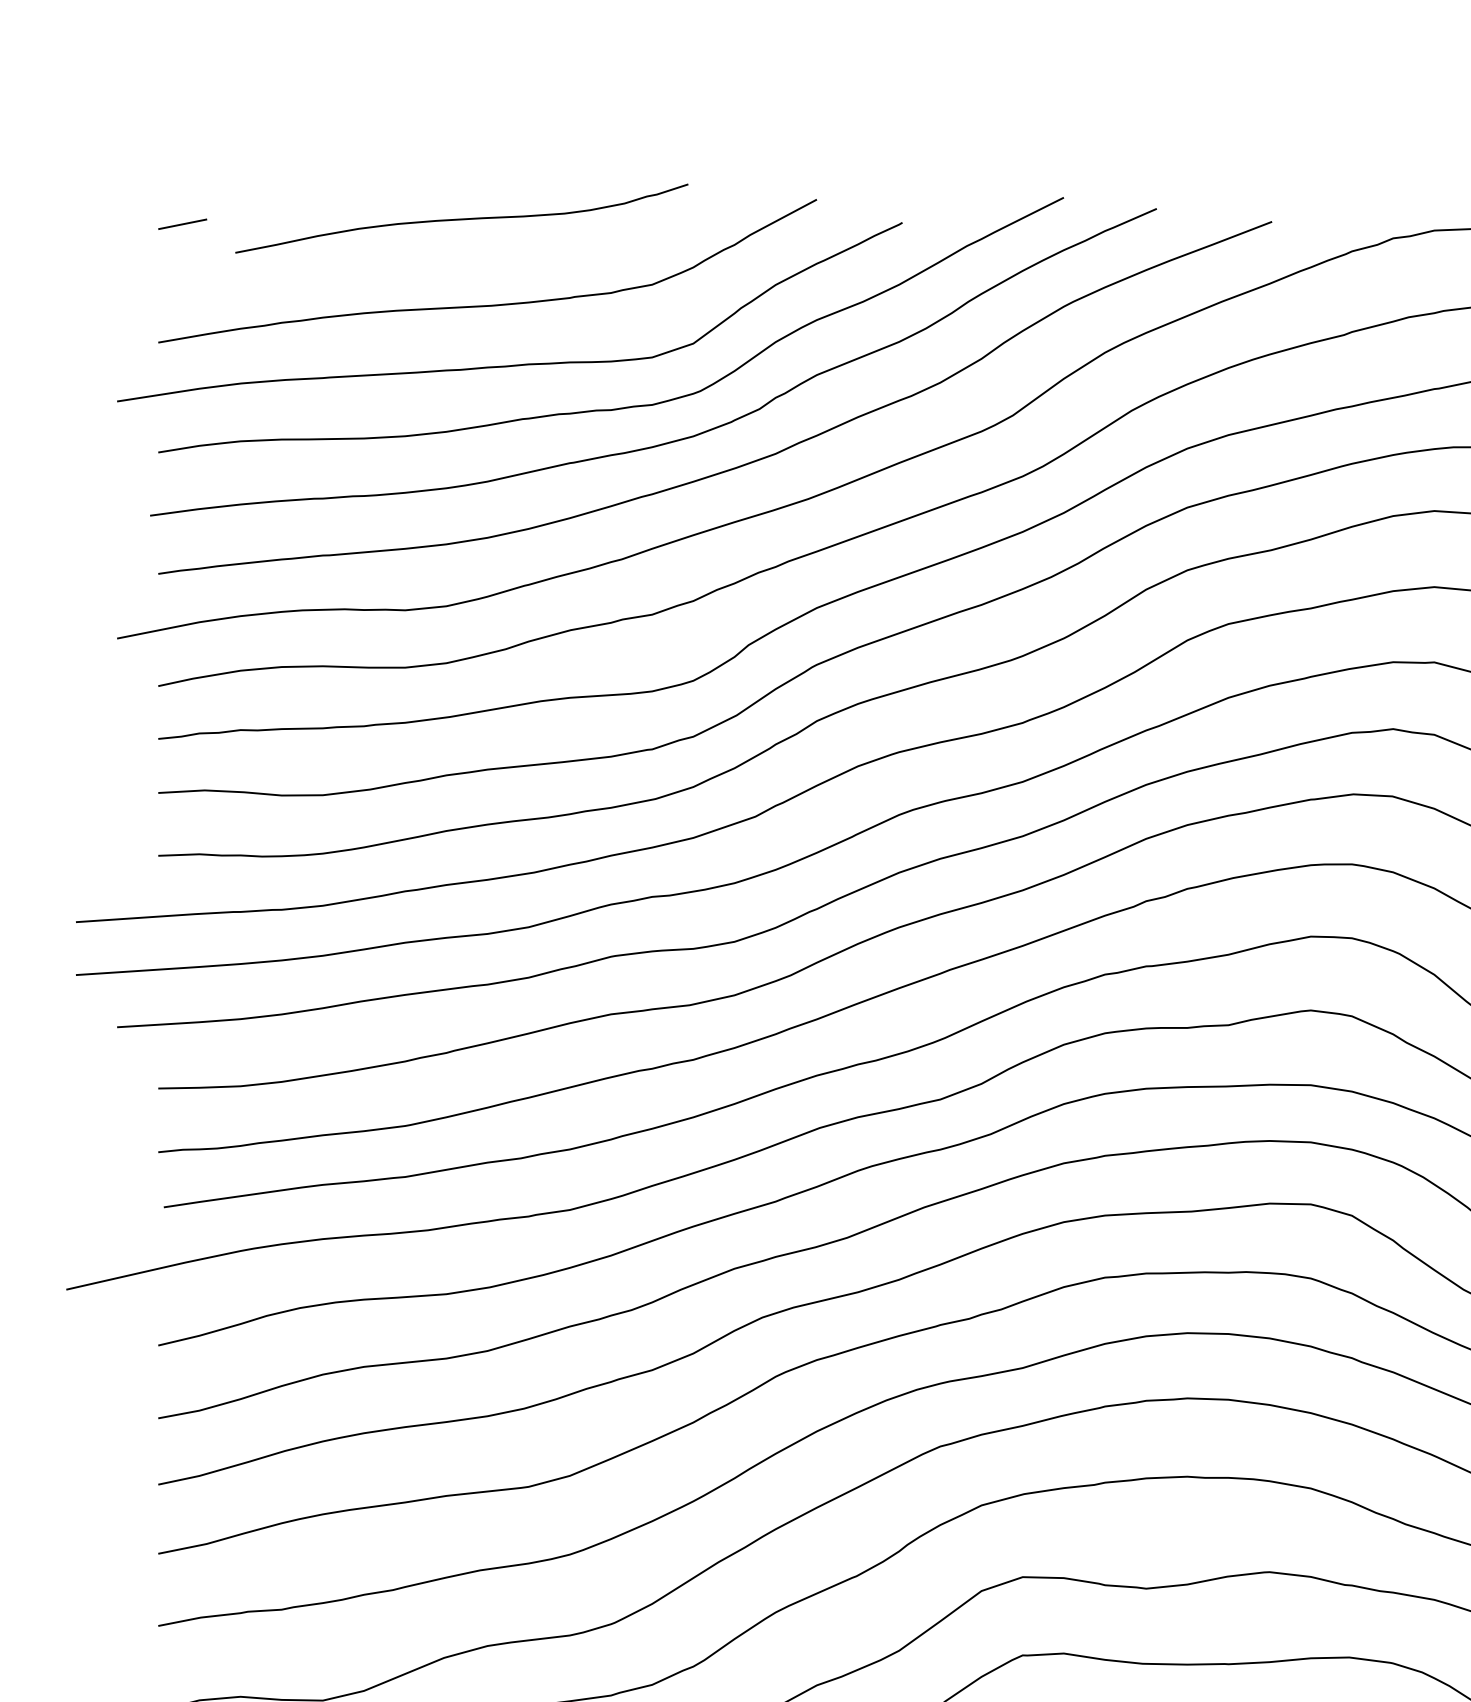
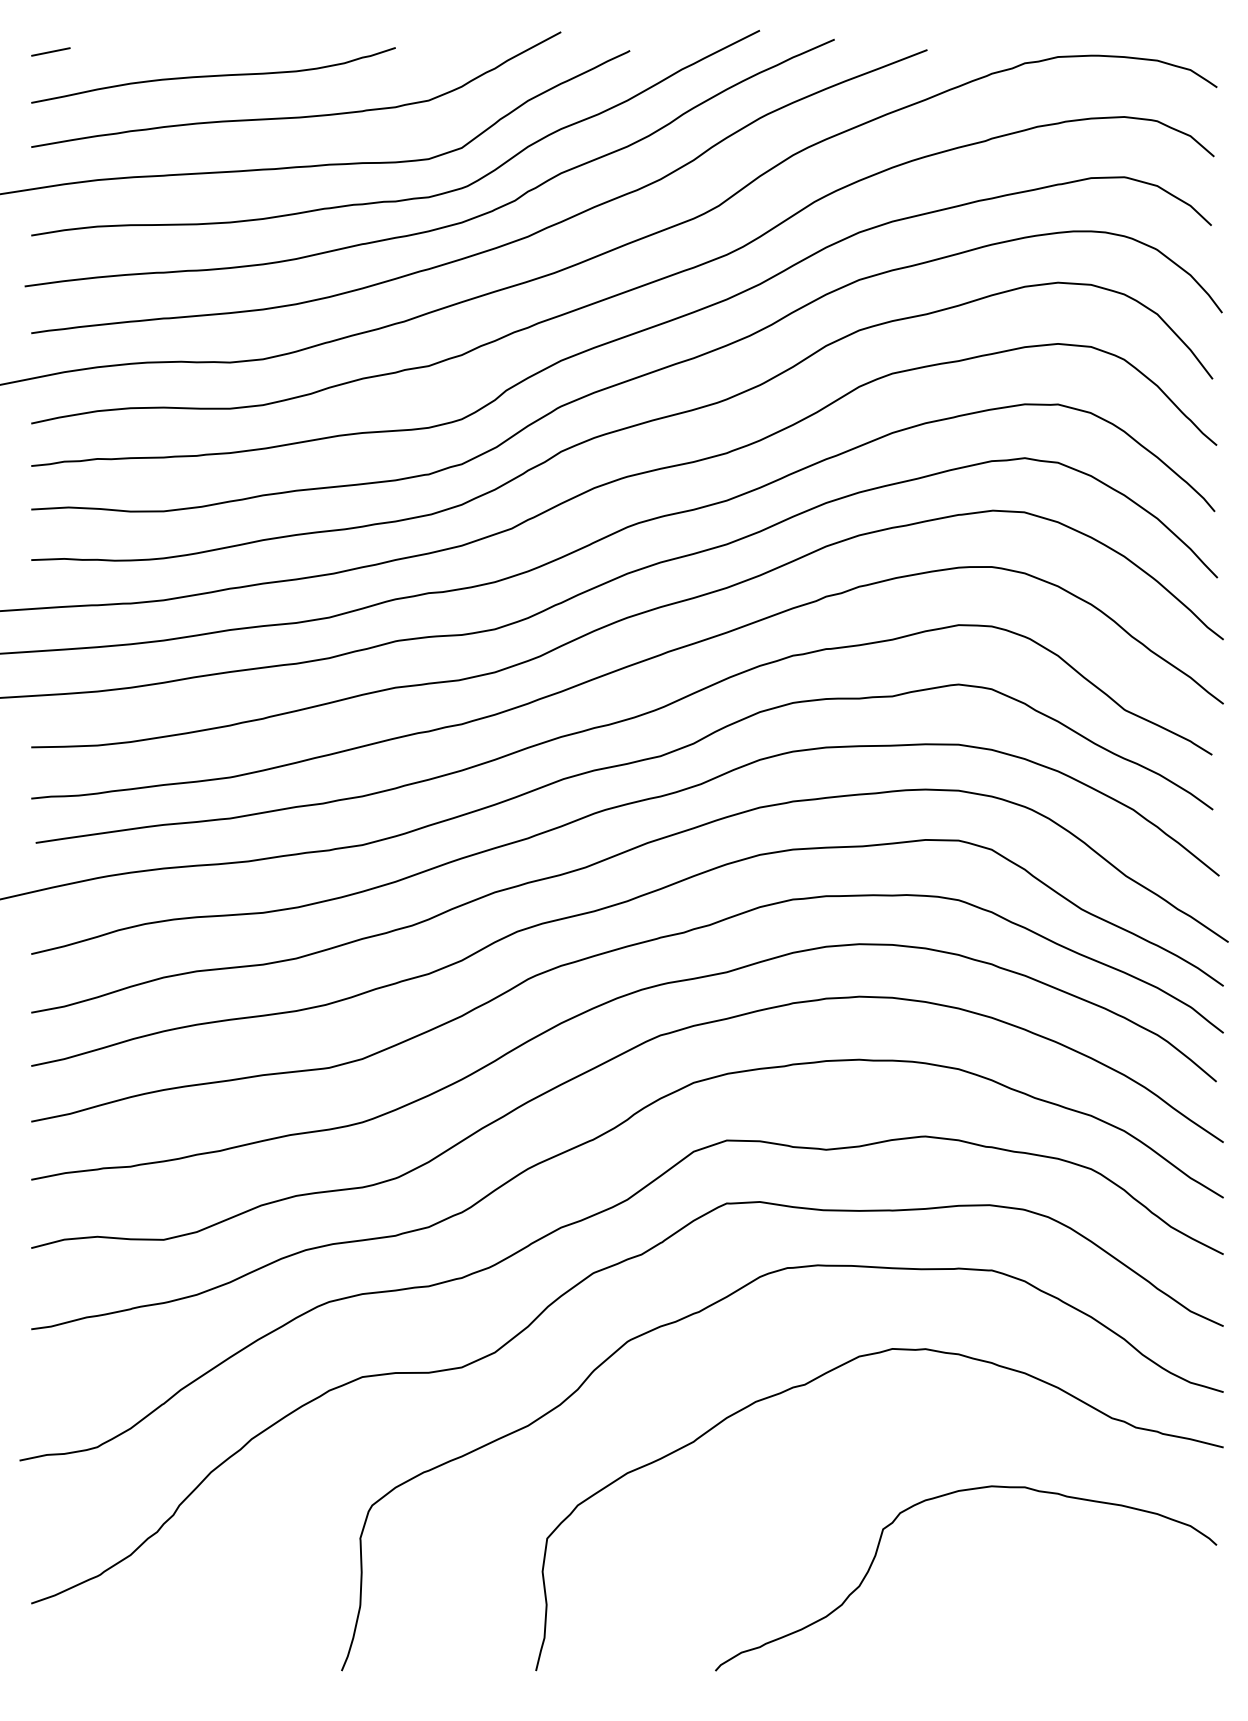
curve: (461, 218) -> (213, 75), moved

